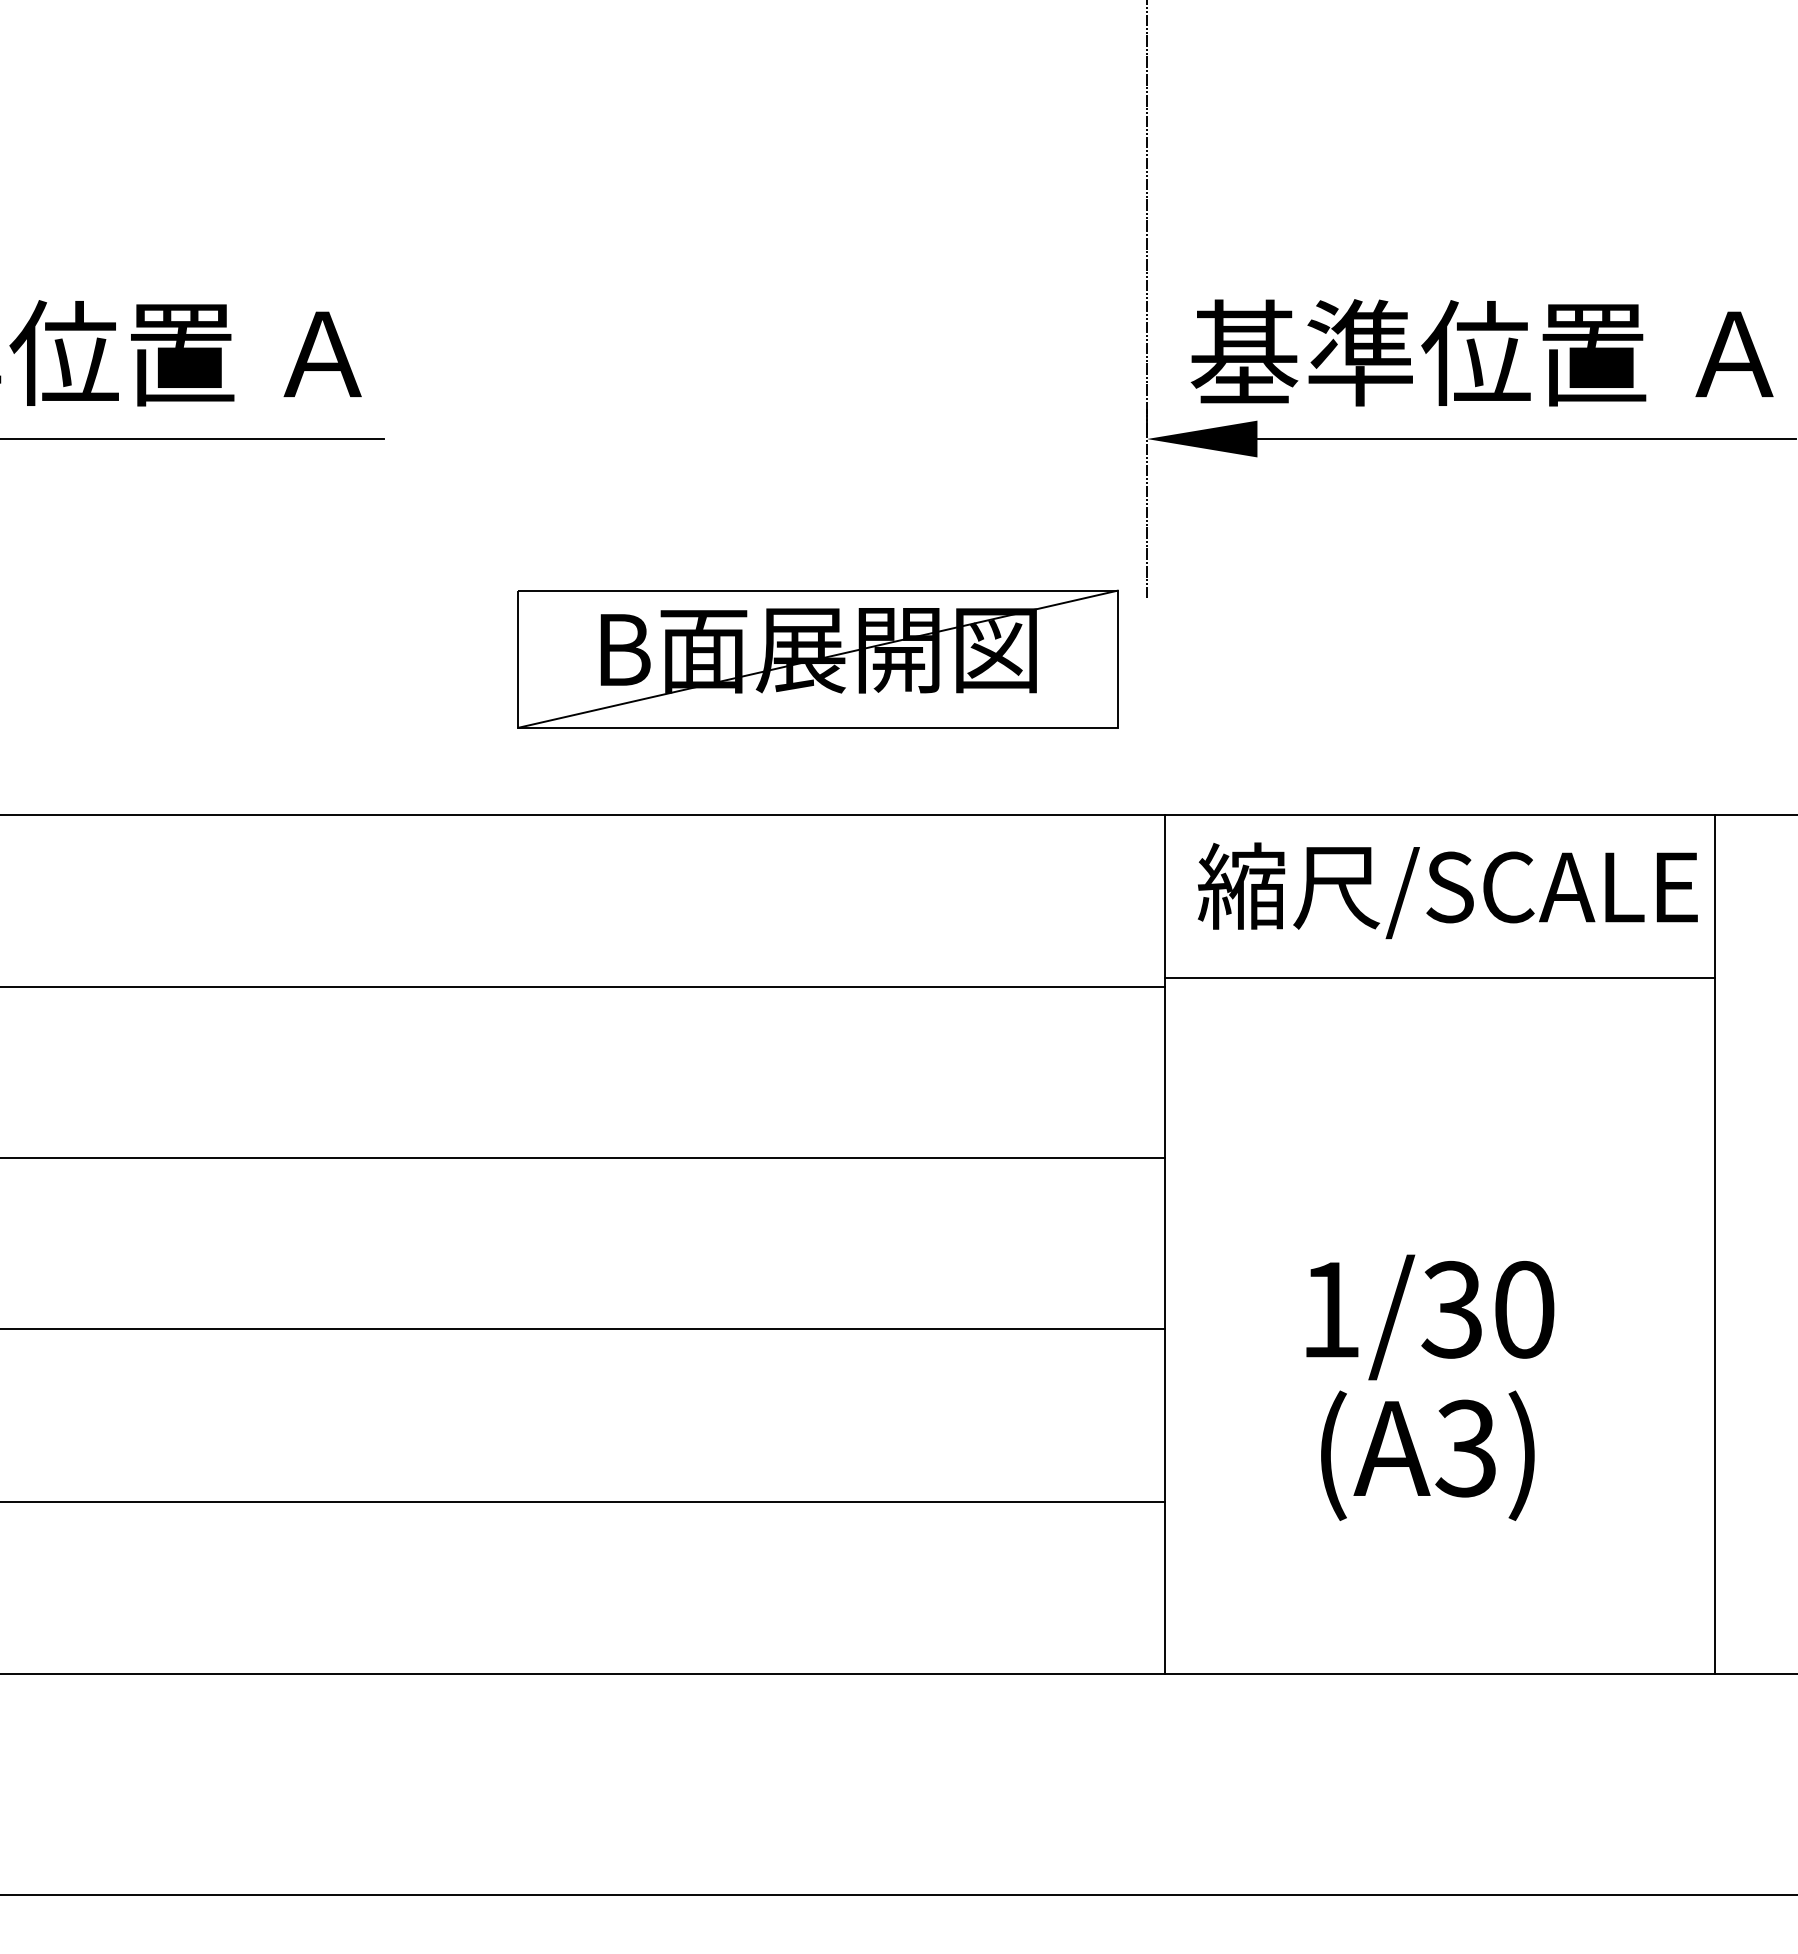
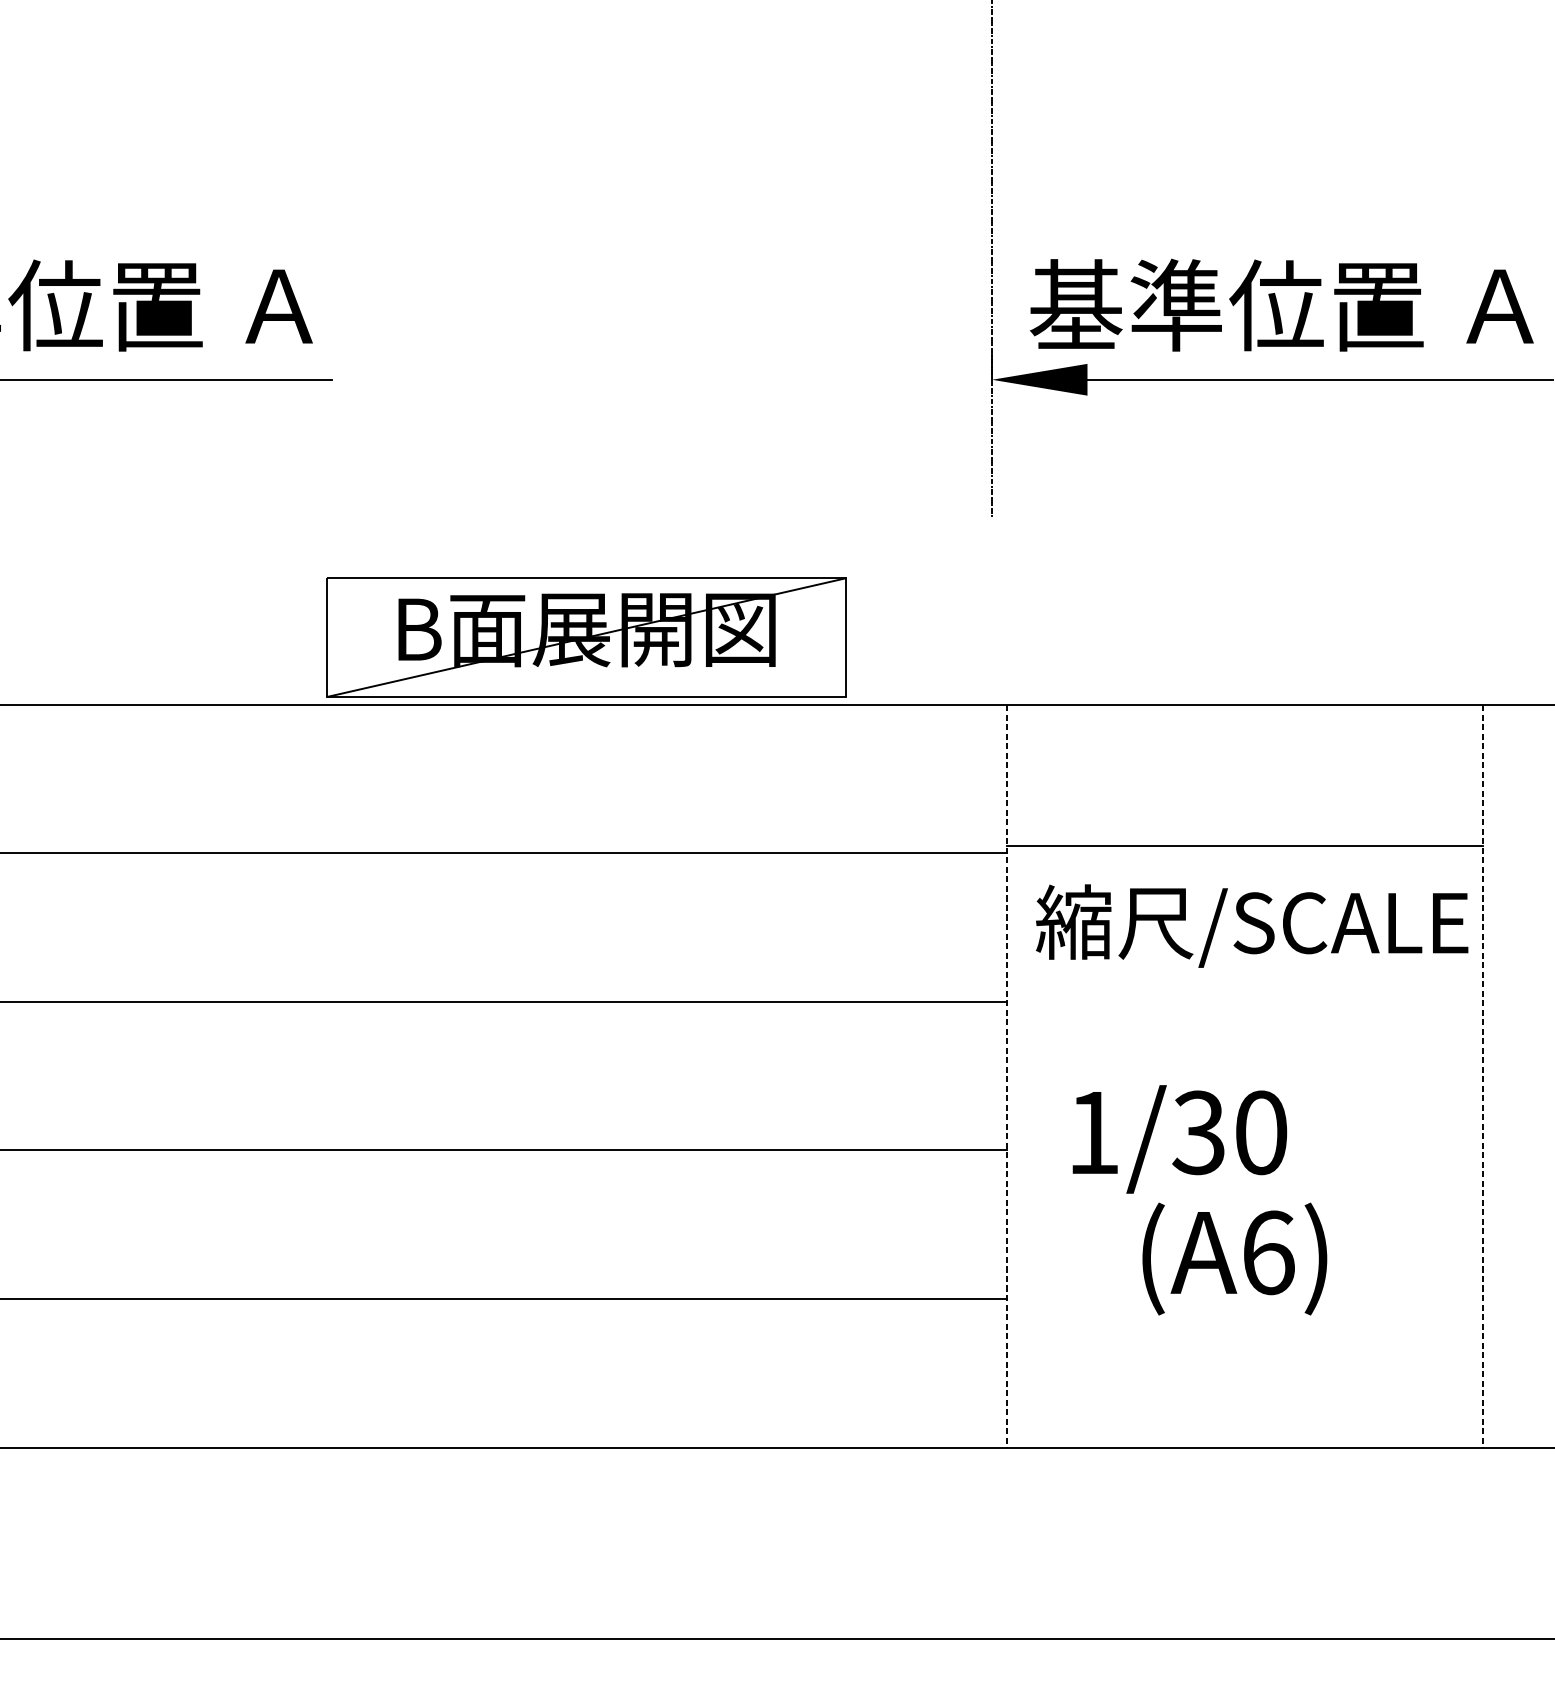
part: (817, 658) -> (585, 637), moved
text: (1447, 890) -> (1251, 925), moved
line: (1164, 1245) -> (1007, 1077), solid -> dashed
line: (1715, 1245) -> (1483, 1077), solid -> dashed
text: (1430, 1317) -> (1180, 1139), moved
text: (1466, 1448) -> (1268, 1252), (A3) -> (A6)

